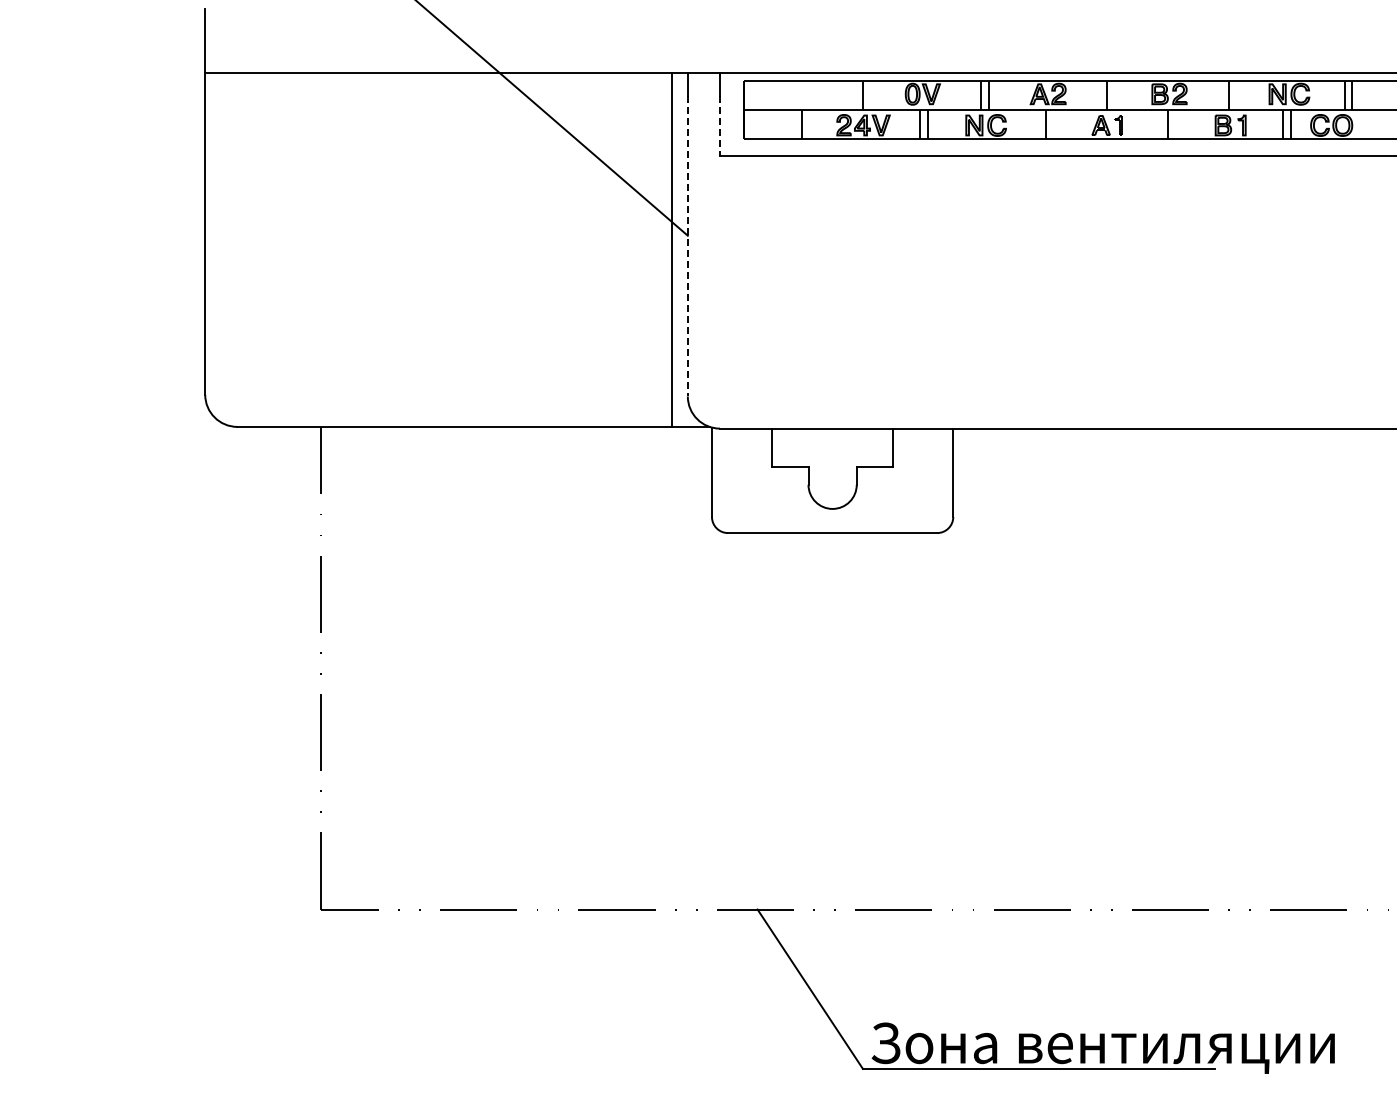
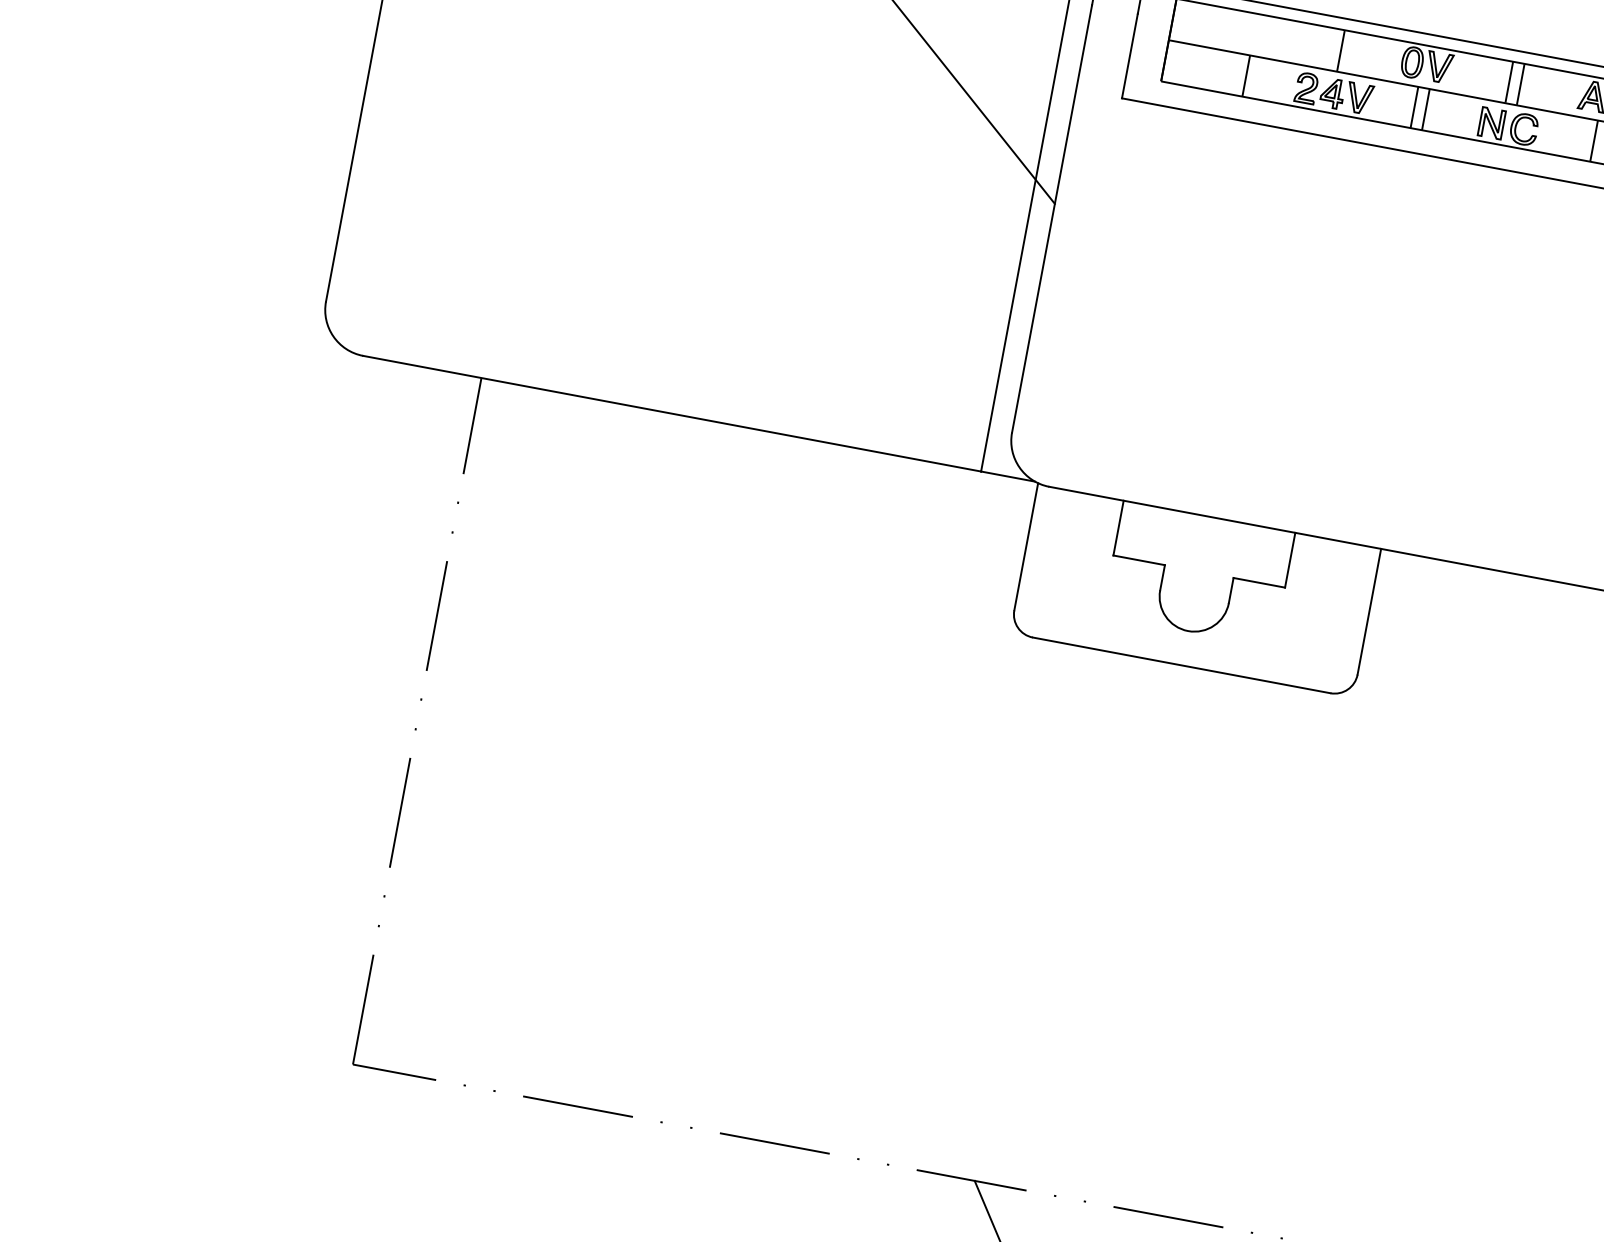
line: (720, 125) -> (1130, 55), dashed -> solid
line: (687, 246) -> (1051, 219), dashed -> solid

